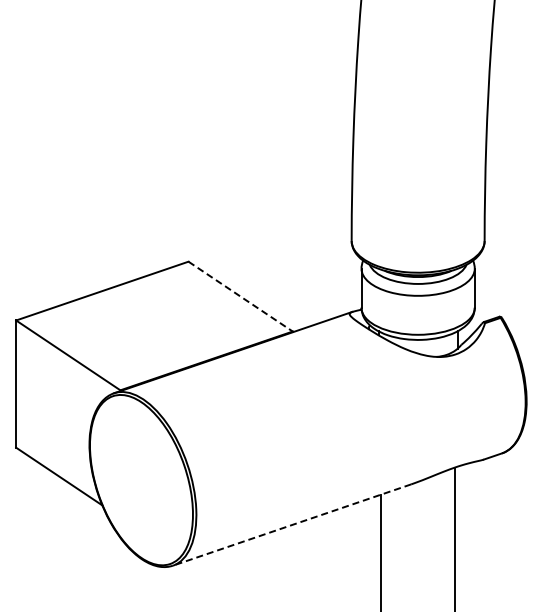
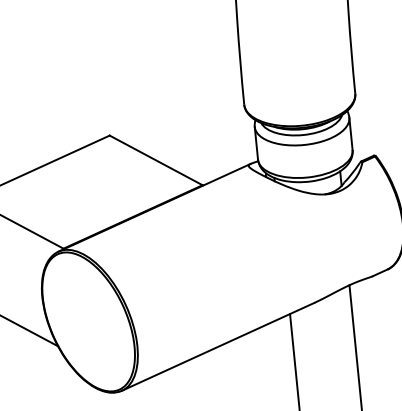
line: (240, 296) -> (156, 160), dashed -> solid
line: (292, 525) -> (218, 347), dashed -> solid

